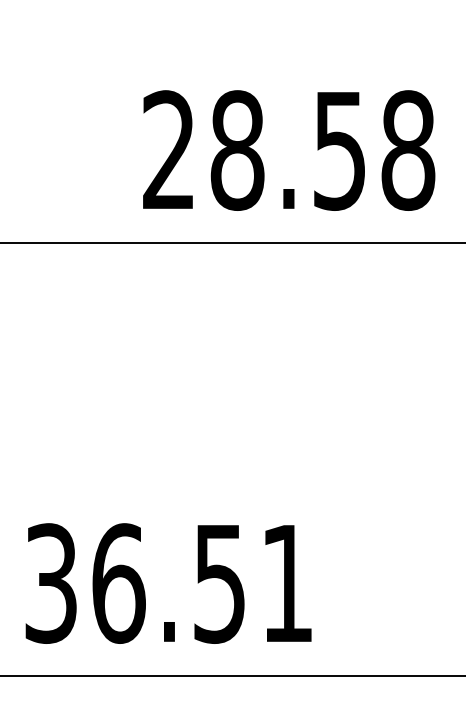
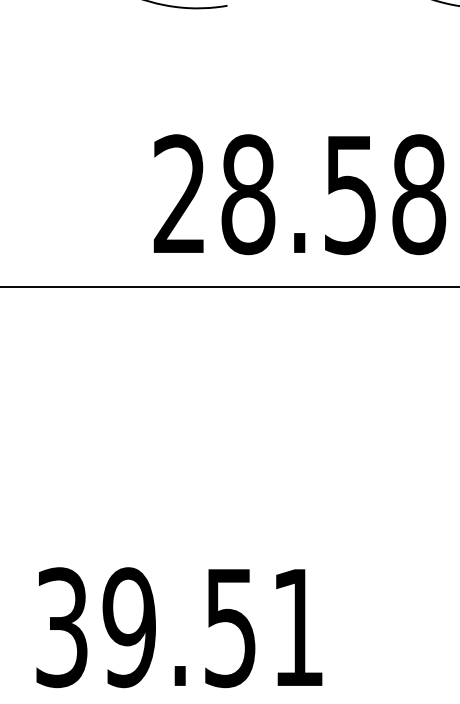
text: (118, 583) -> (129, 627), 36.51 -> 39.51

